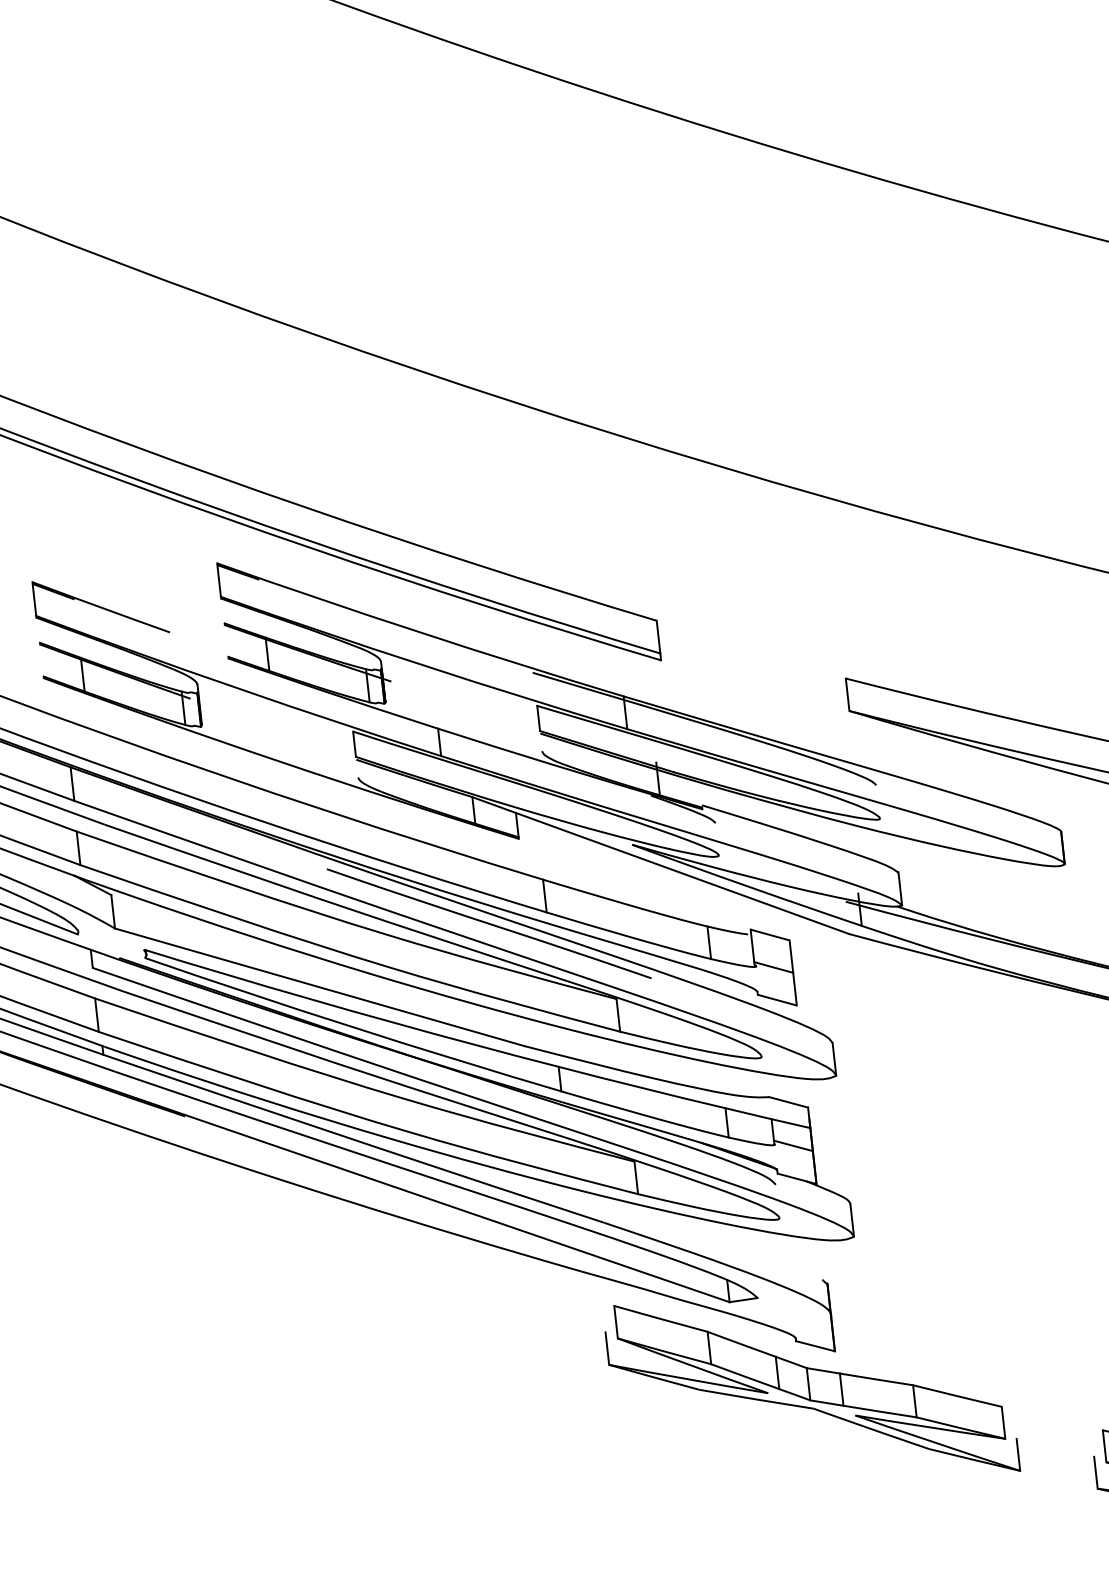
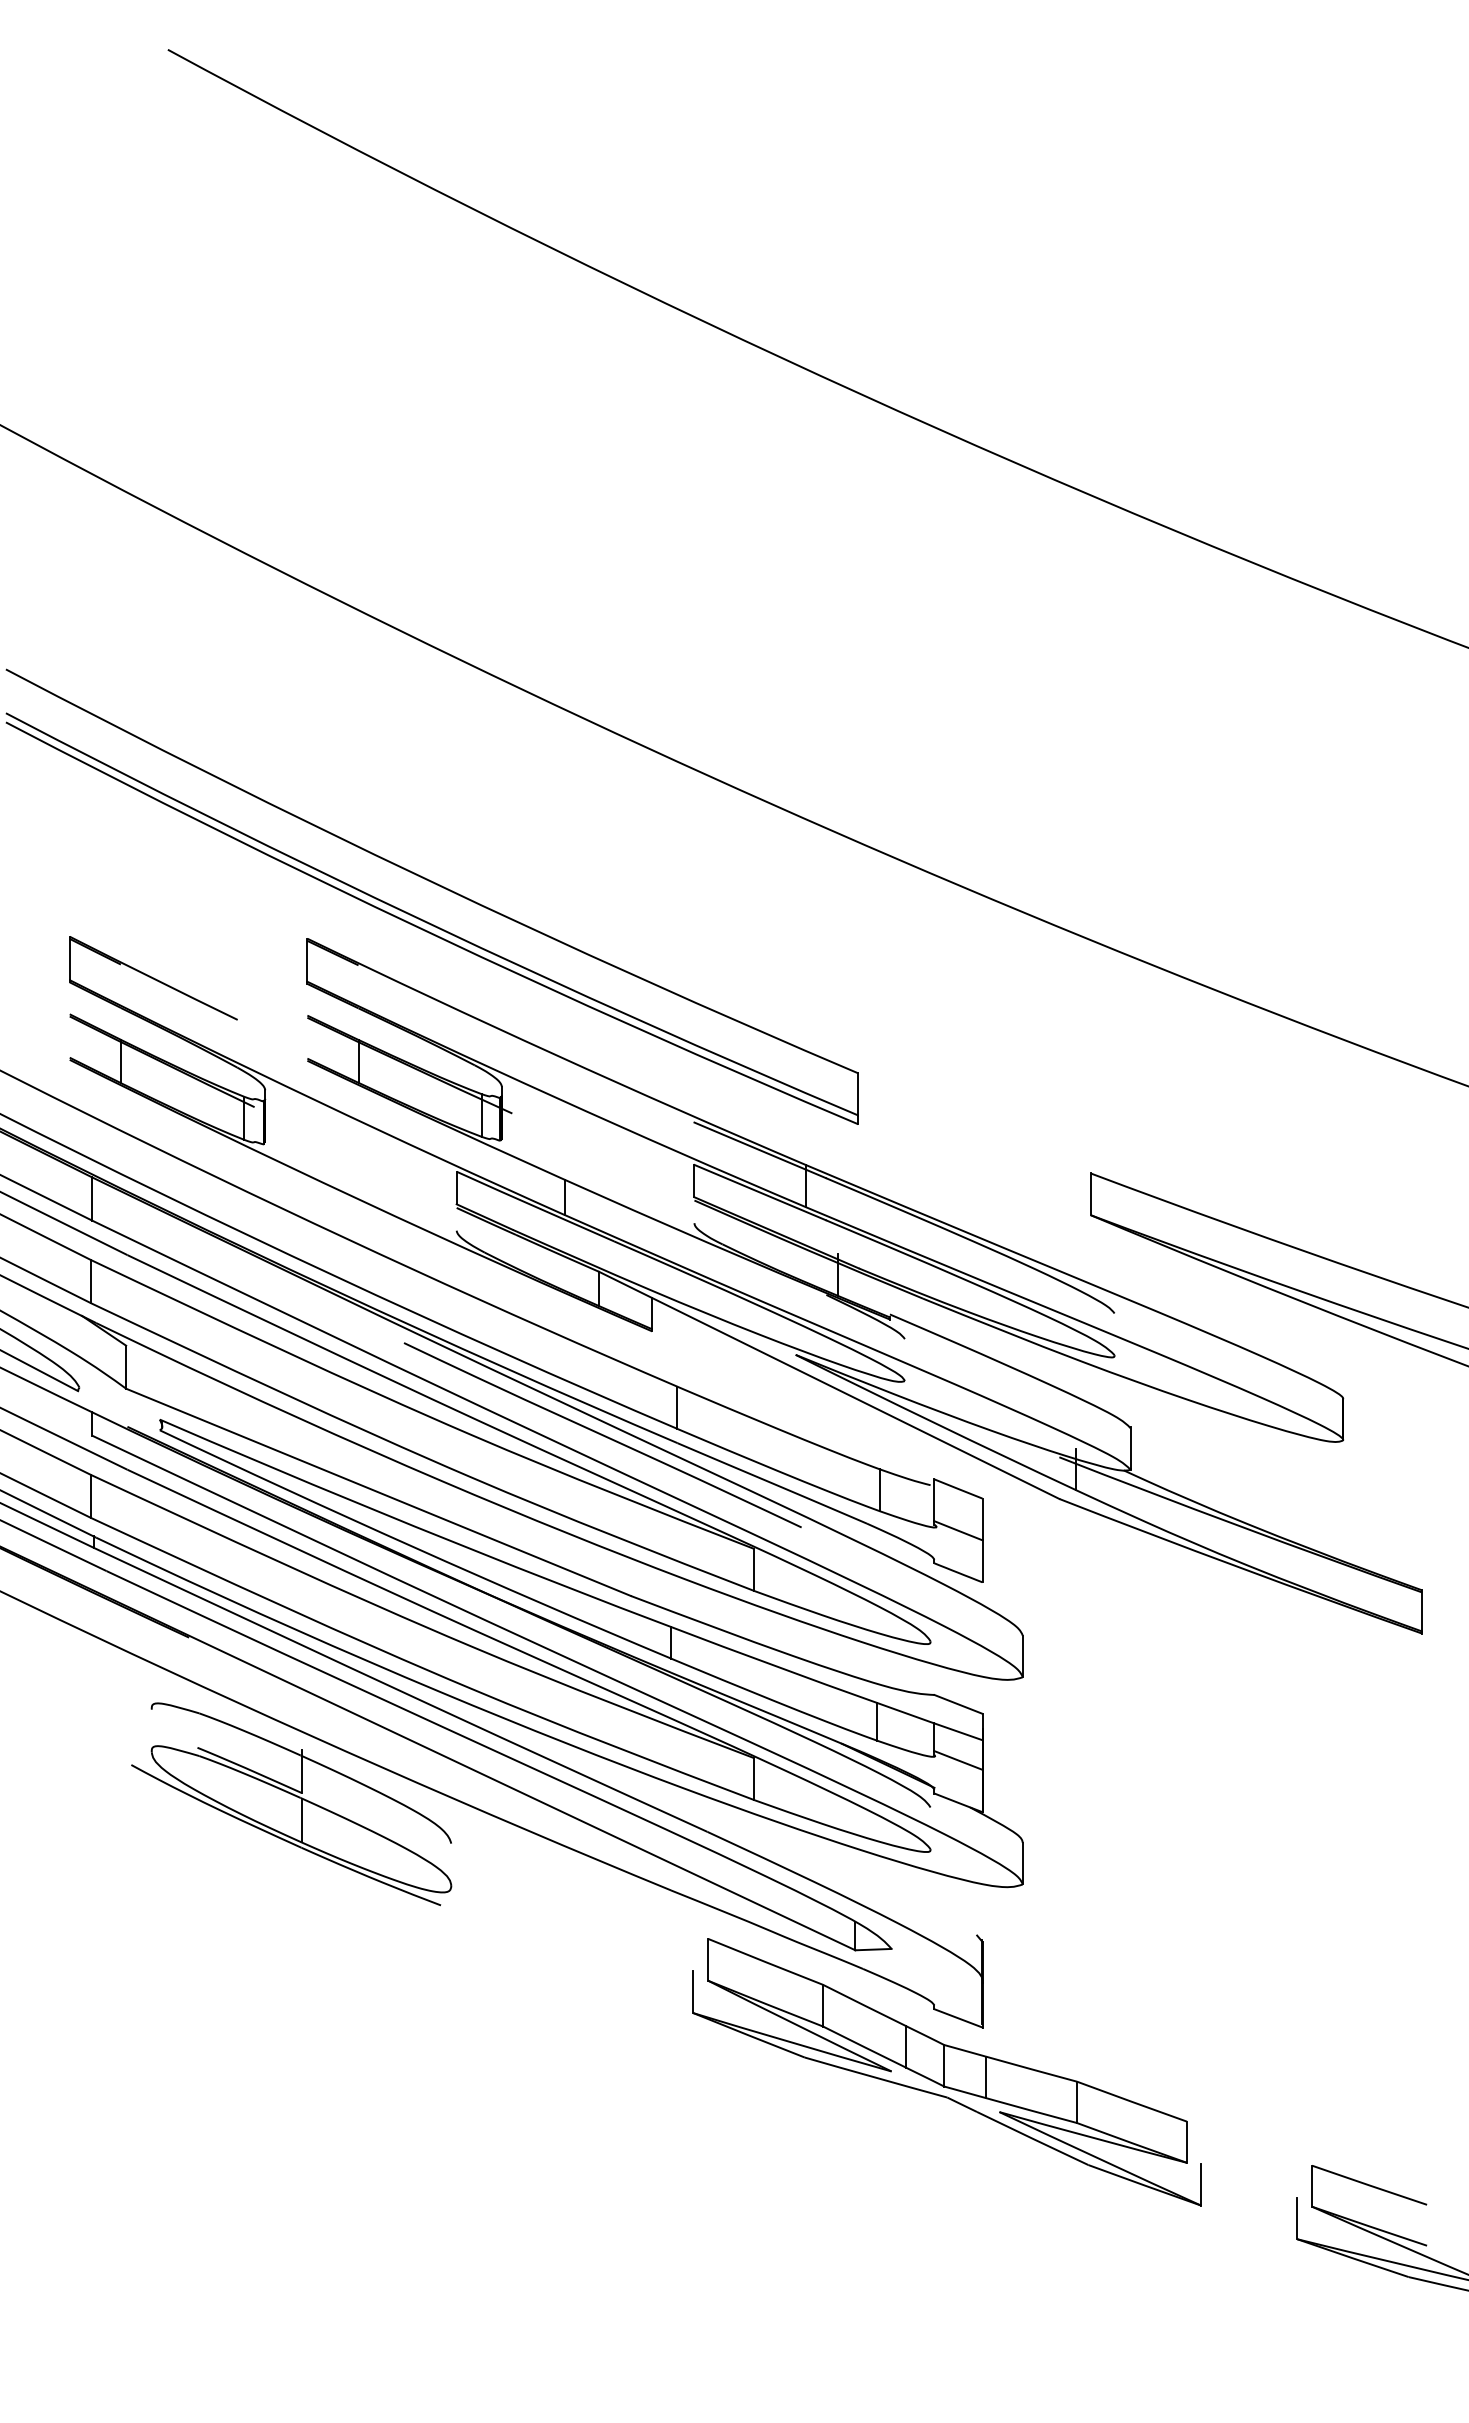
part: (279, 1237) -> (291, 1804), added

